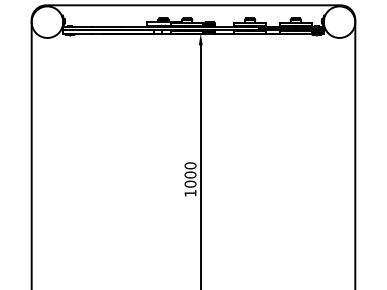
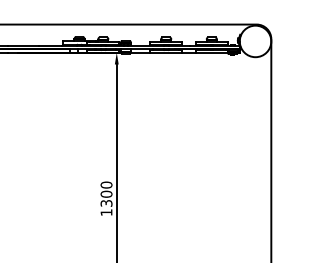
text: (190, 183) -> (106, 202), 1000 -> 1300

